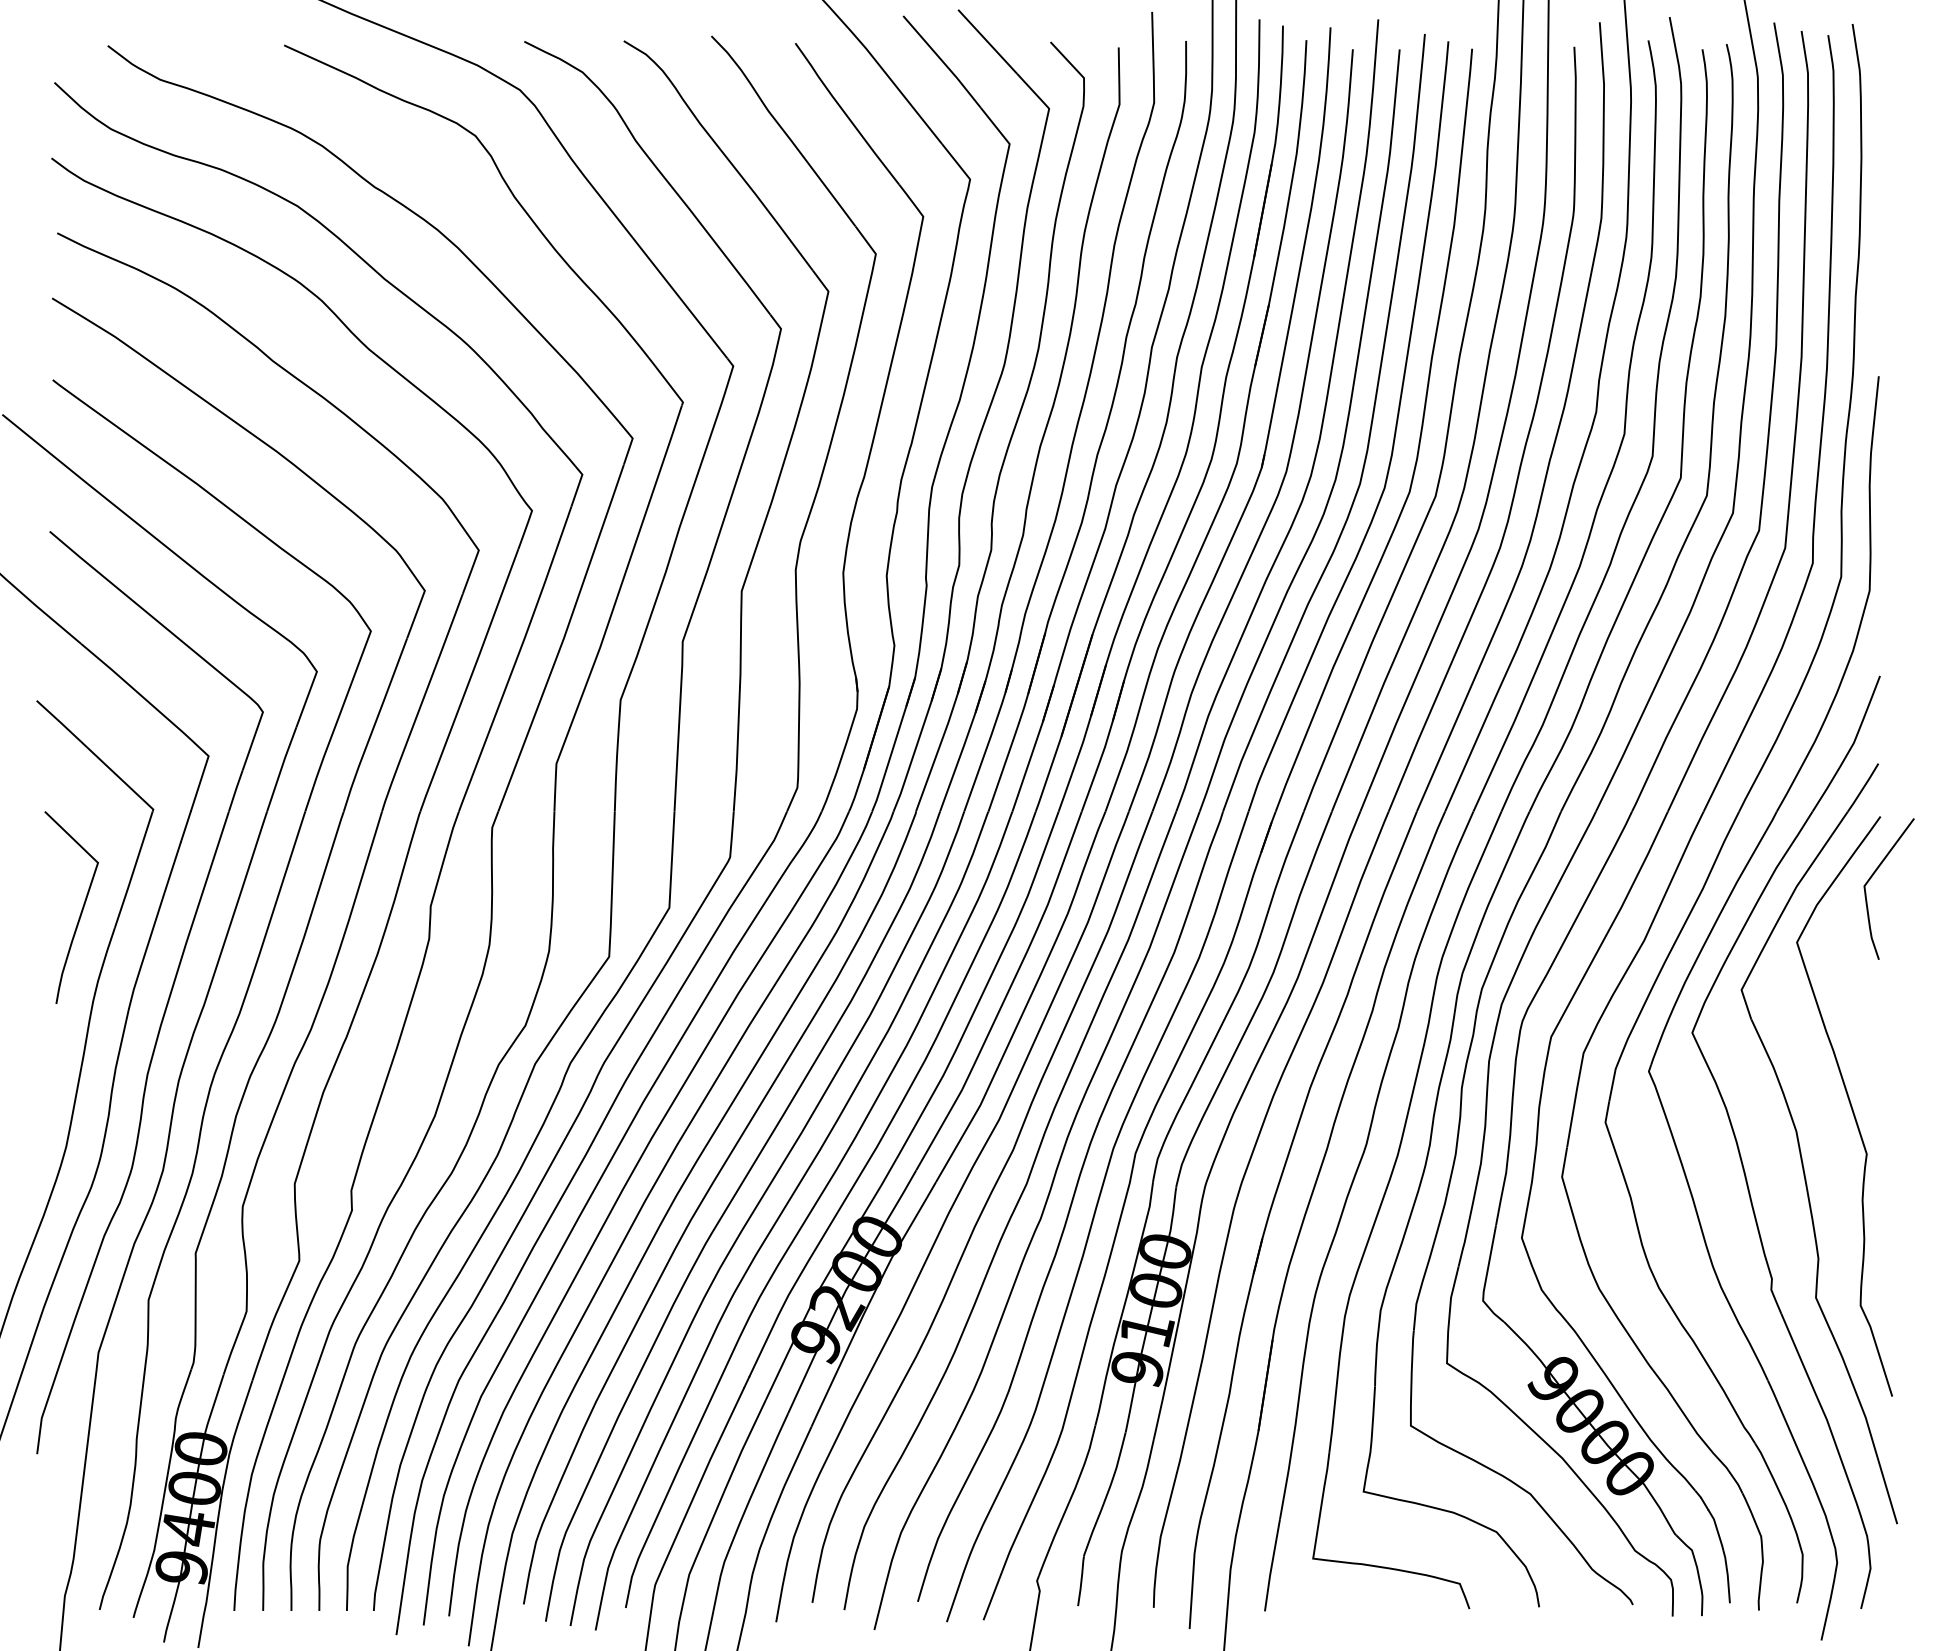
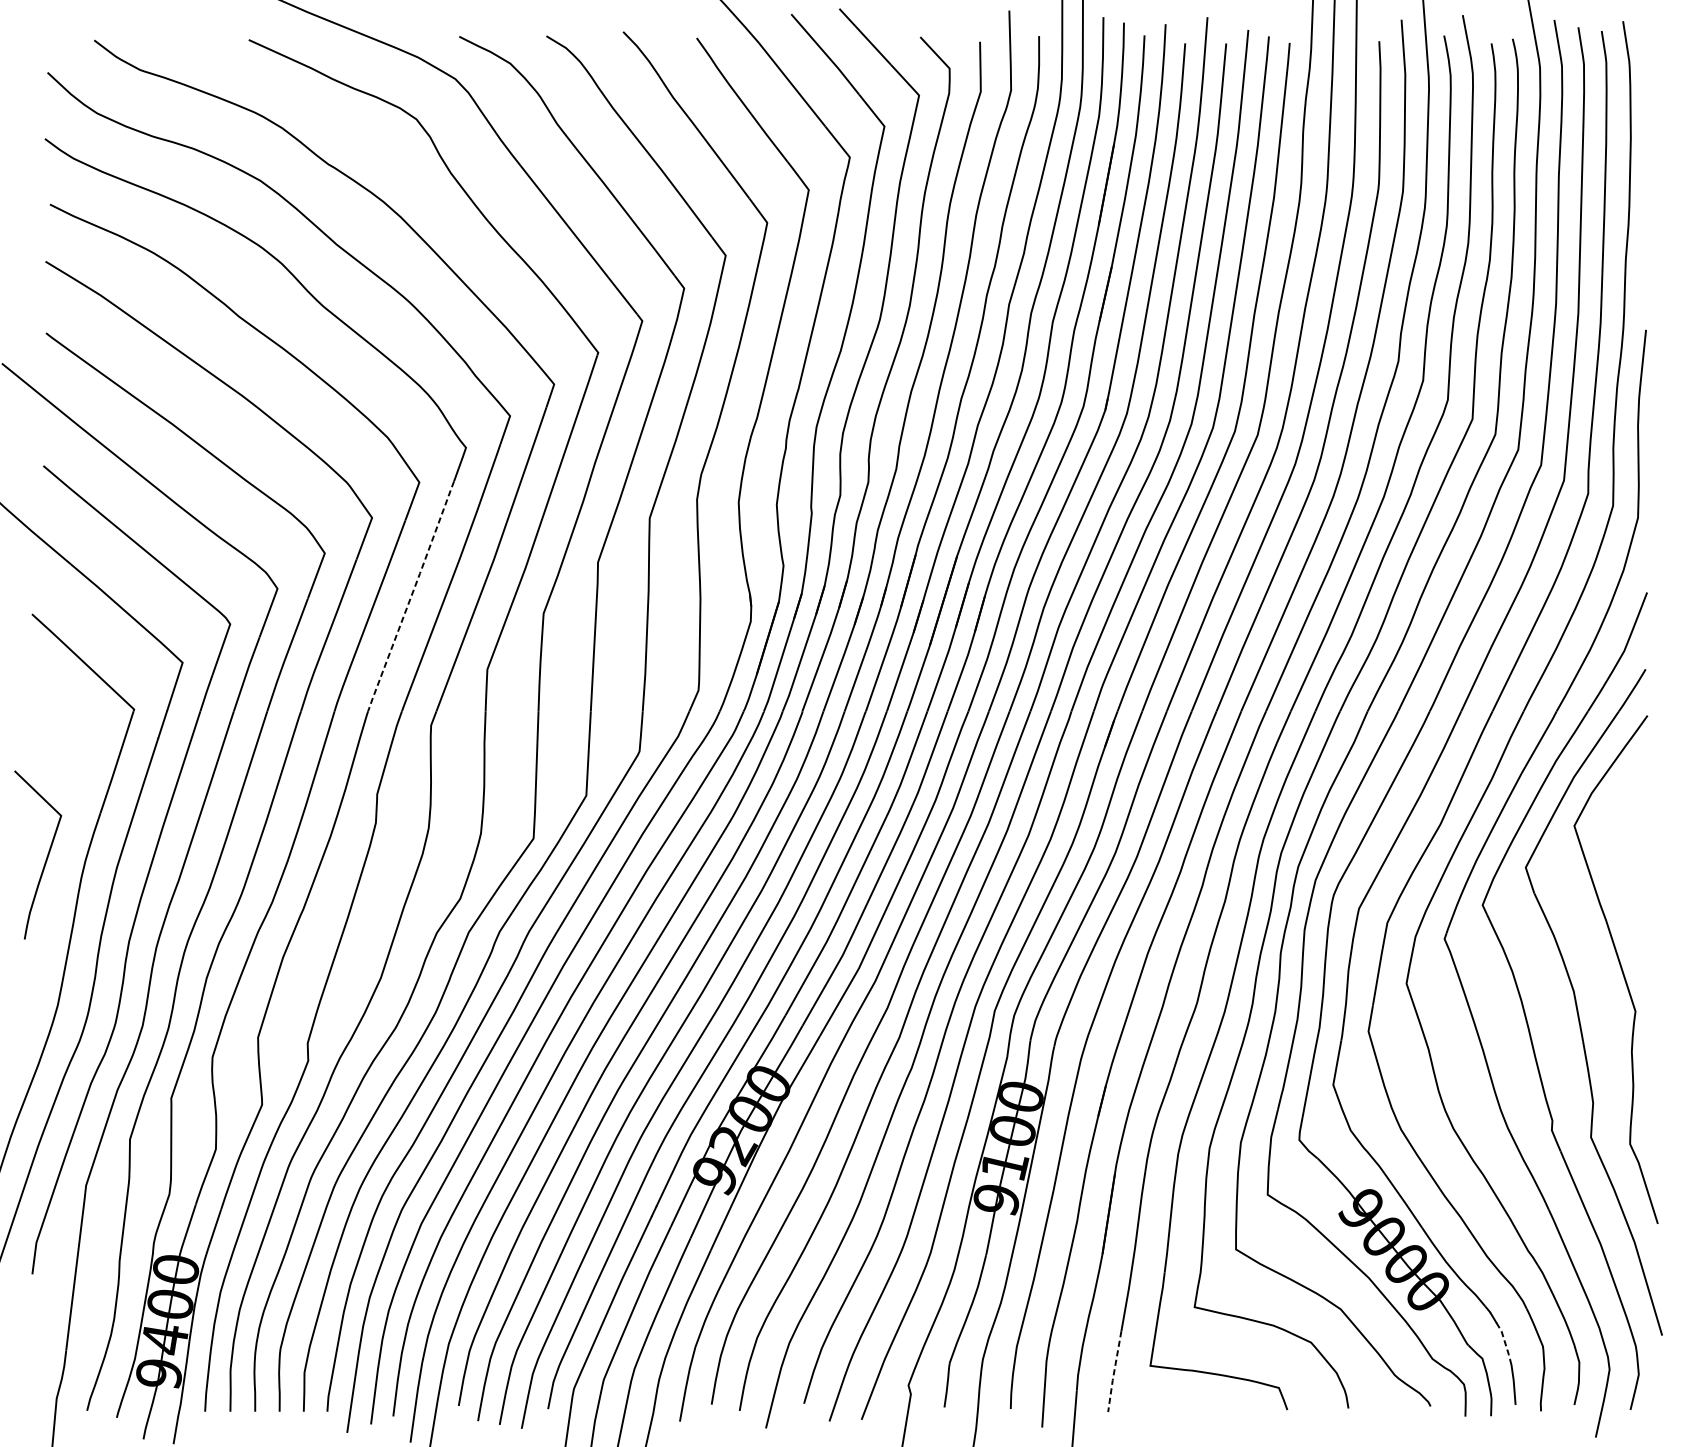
line: (469, 681) -> (411, 597), solid -> dashed
curve: (1871, 878) -> (1639, 769), removed
curve: (81, 909) -> (46, 856), moved
line: (1717, 1529) -> (1504, 1340), solid -> dashed
line: (1271, 1566) -> (1113, 1372), solid -> dashed

